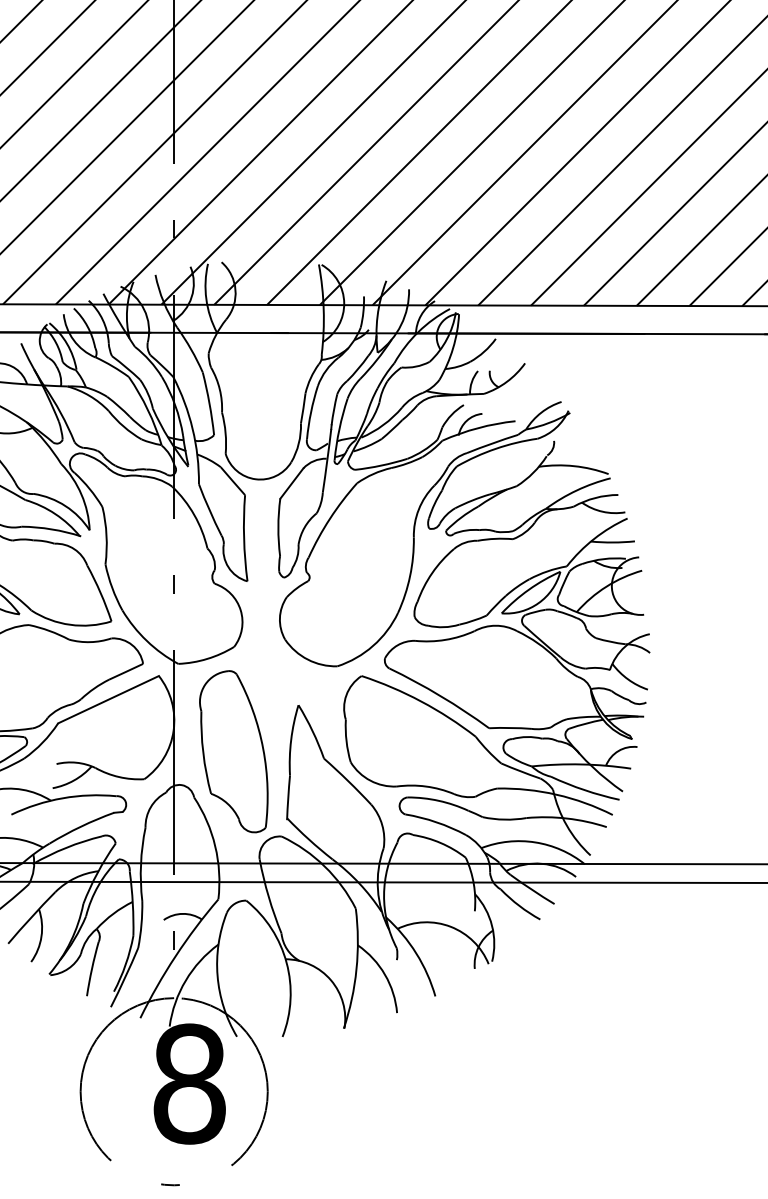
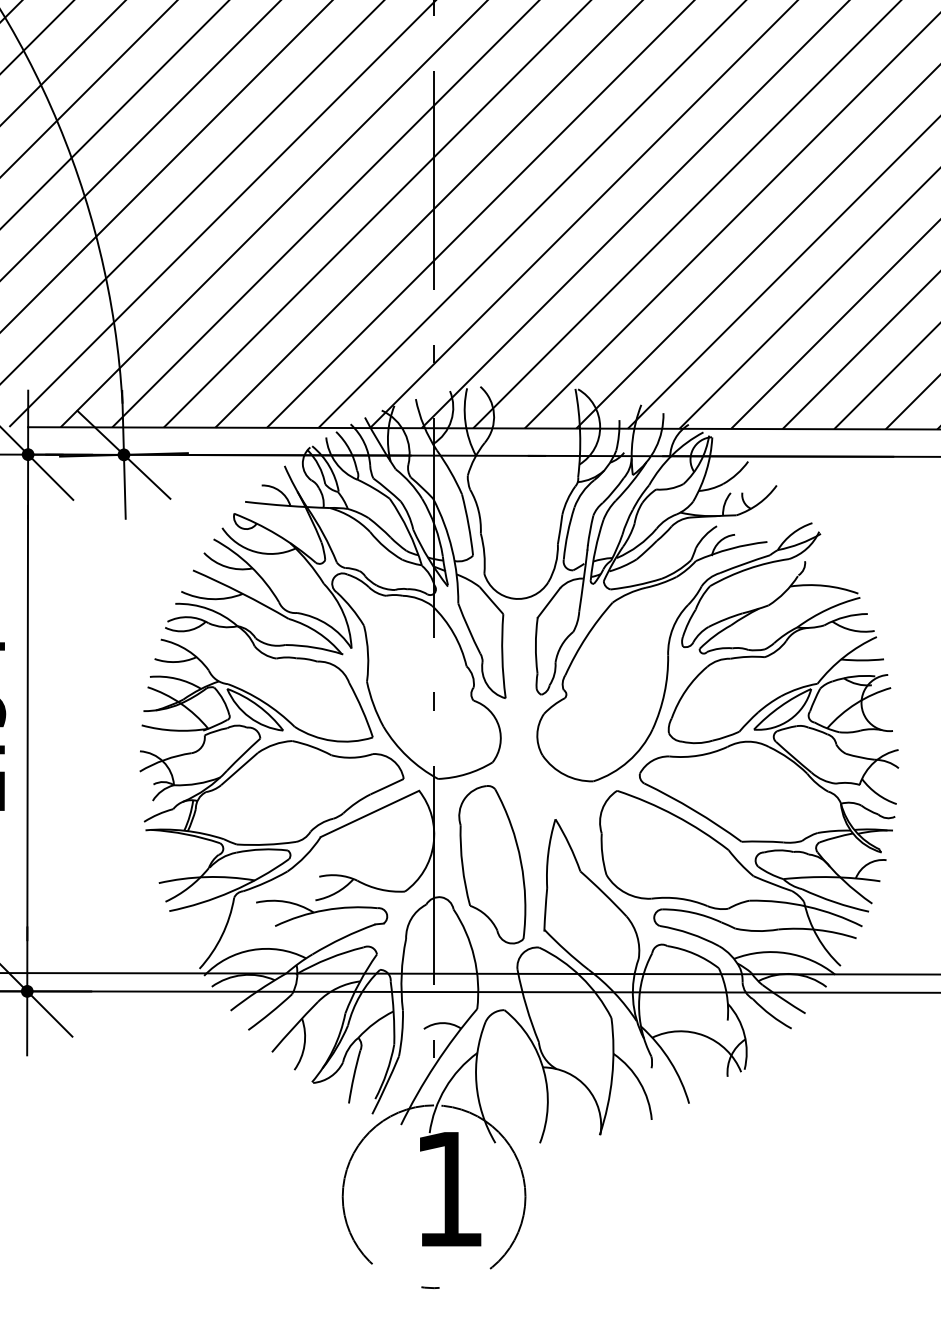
text: (189, 1084) -> (449, 1189), 8 -> 1

